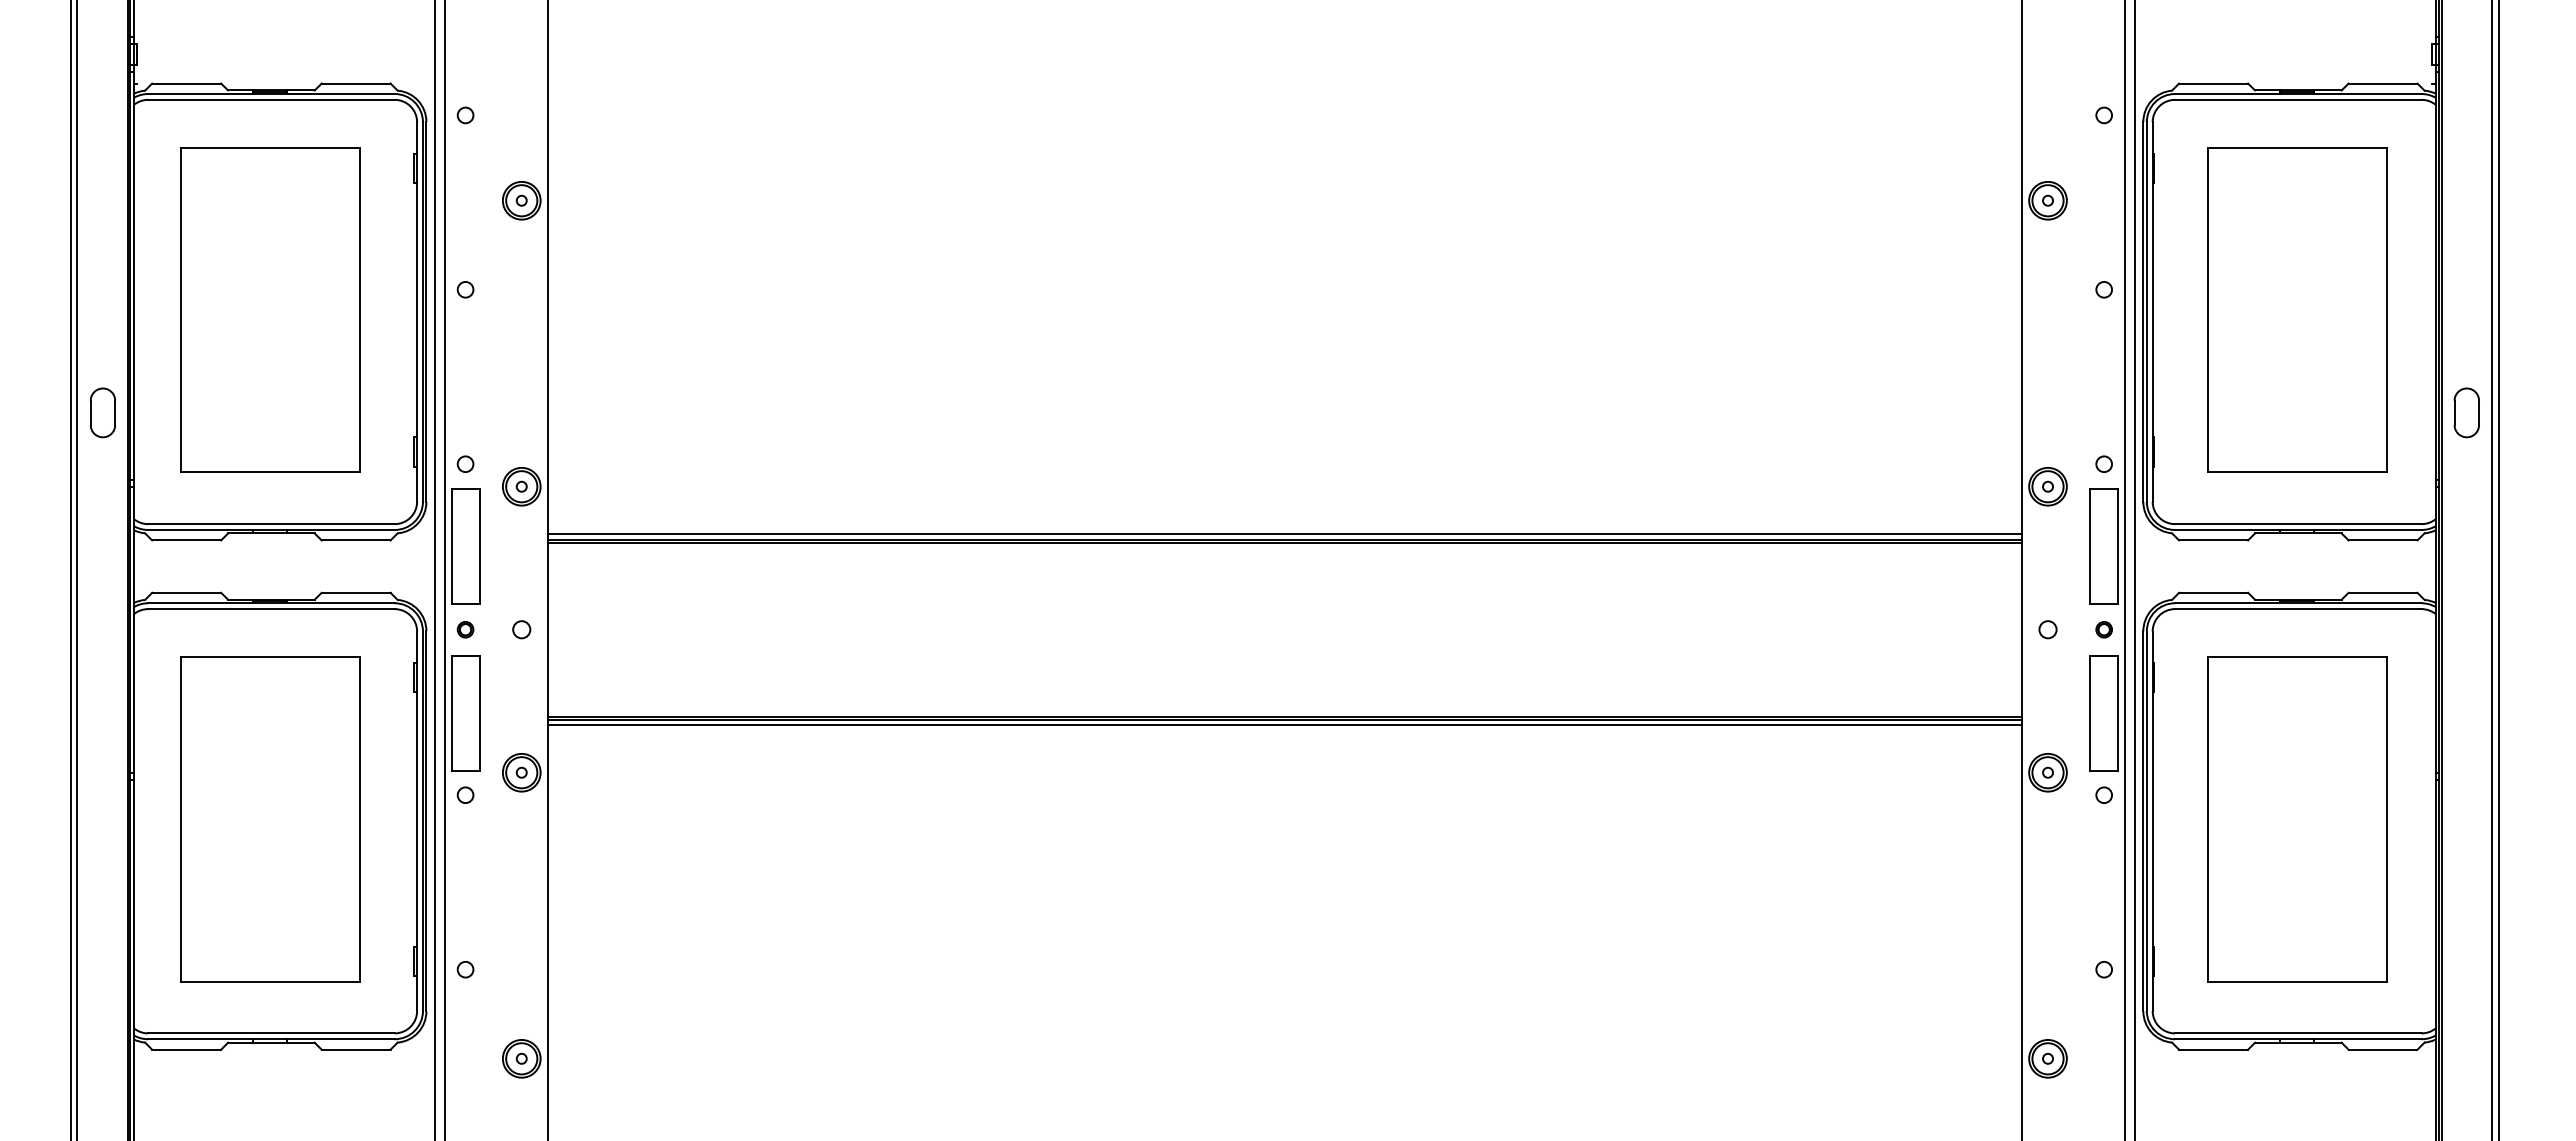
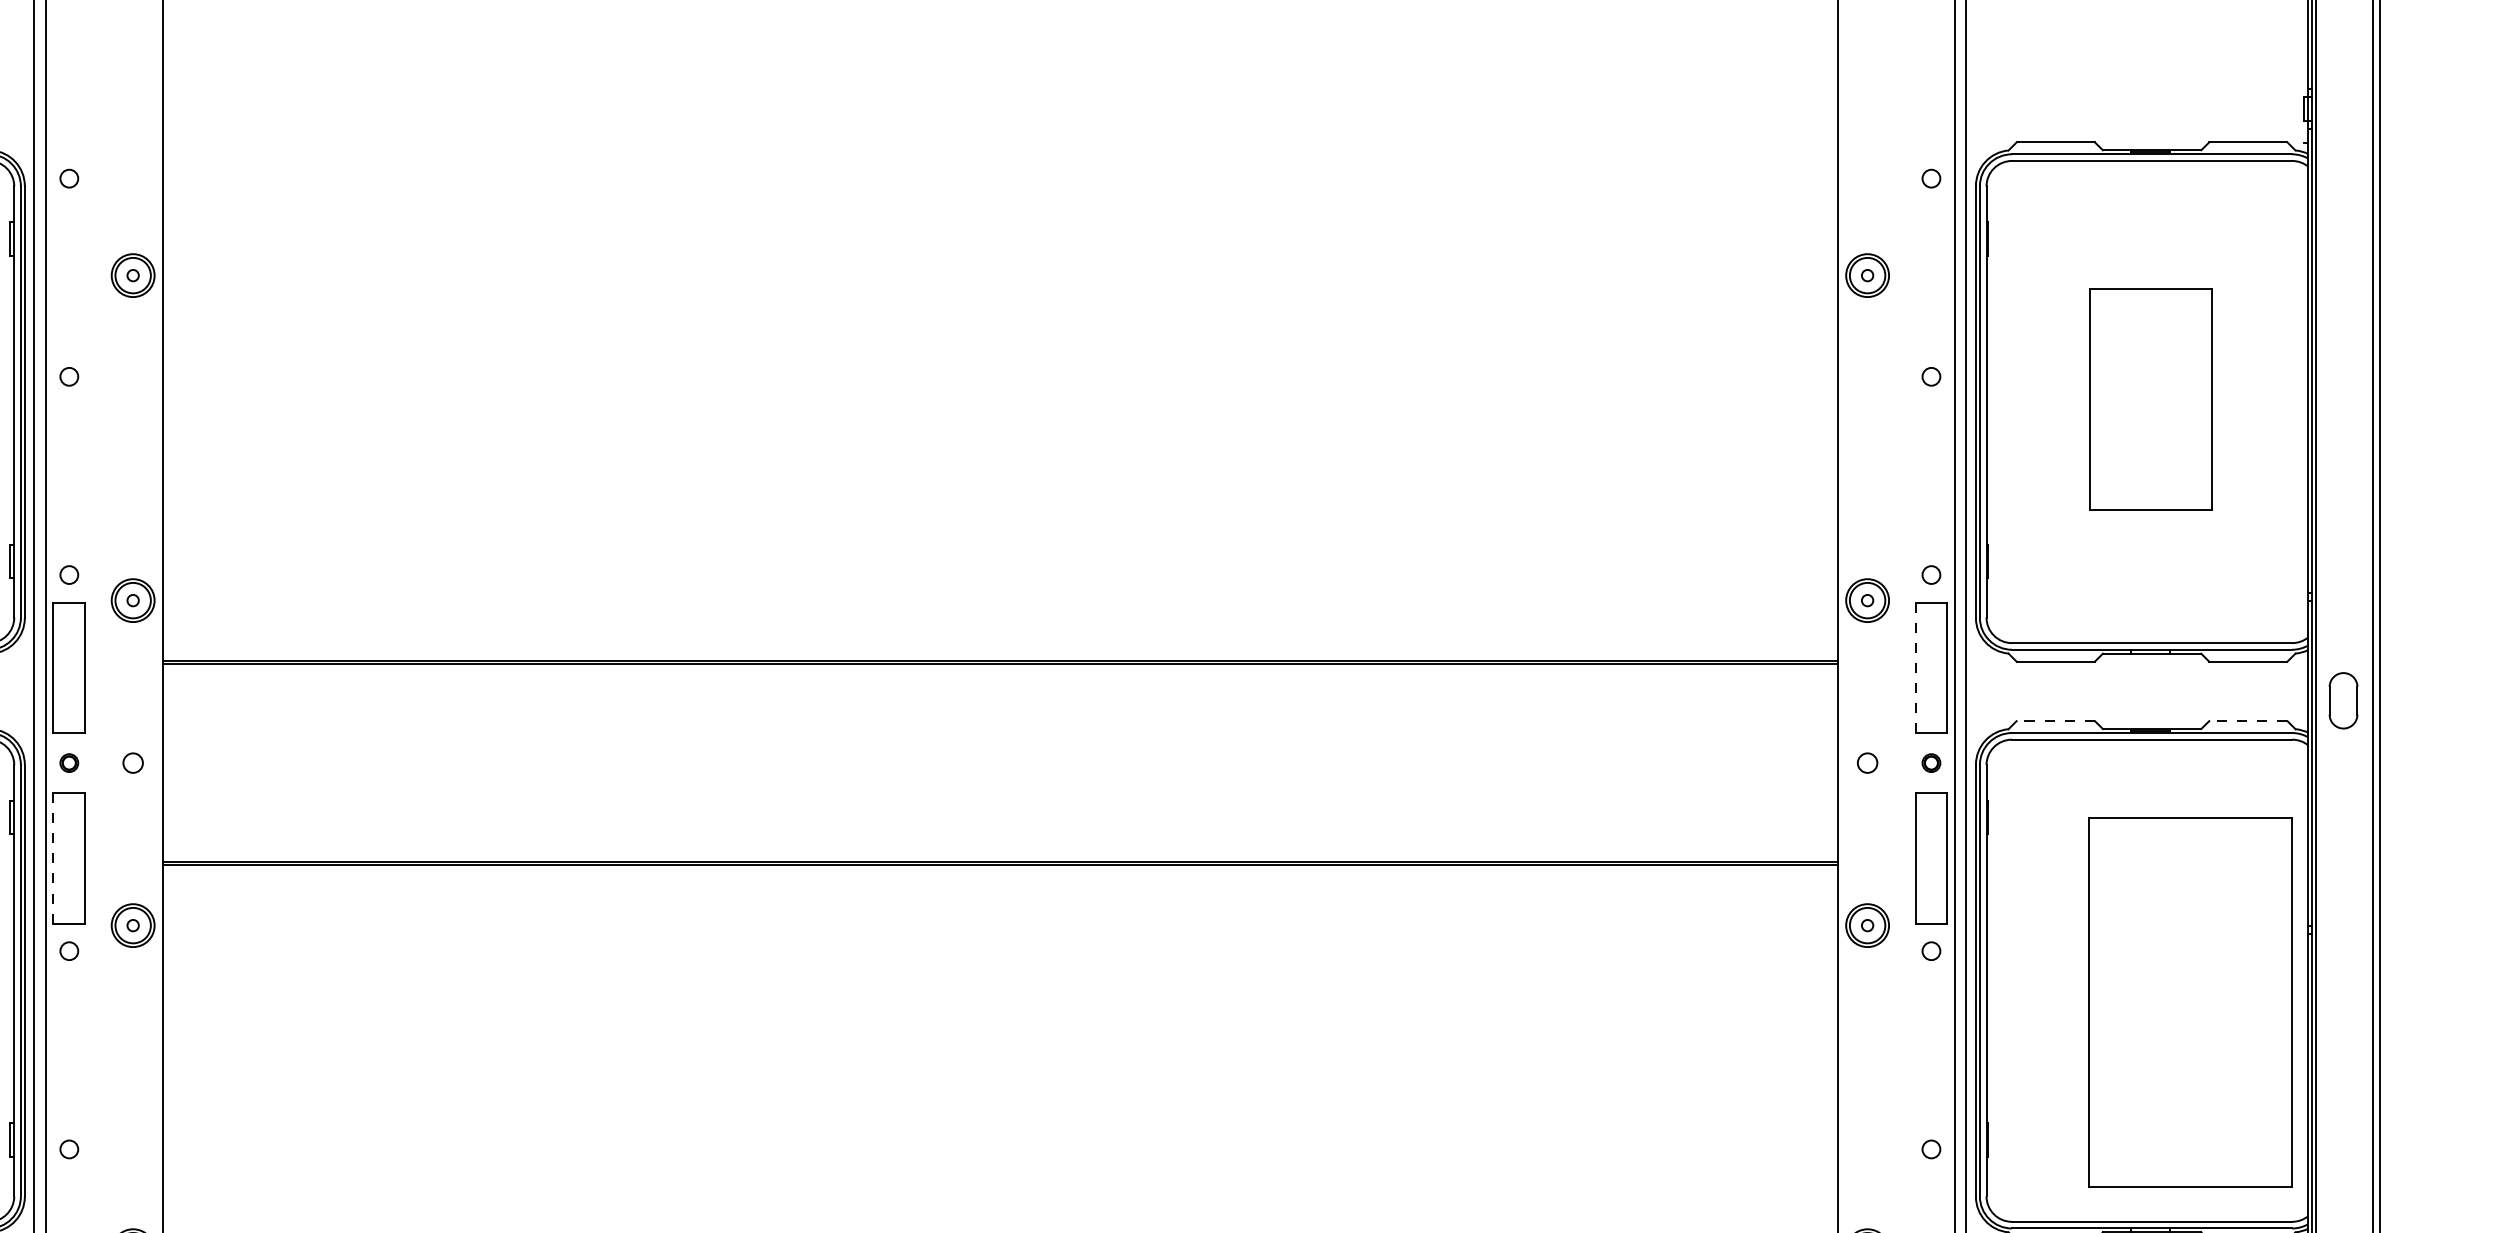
part: (2297, 309) -> (2151, 399), size x0.6
part: (2466, 412) -> (2343, 700), moved
line: (1284, 534) -> (999, 654), removed
line: (2090, 546) -> (1915, 668), solid -> dashed
line: (2213, 592) -> (2055, 720), solid -> dashed
line: (2382, 592) -> (2247, 720), solid -> dashed
line: (451, 713) -> (53, 858), solid -> dashed
line: (1284, 725) -> (999, 871), removed
part: (2297, 819) -> (2190, 1002), moved

